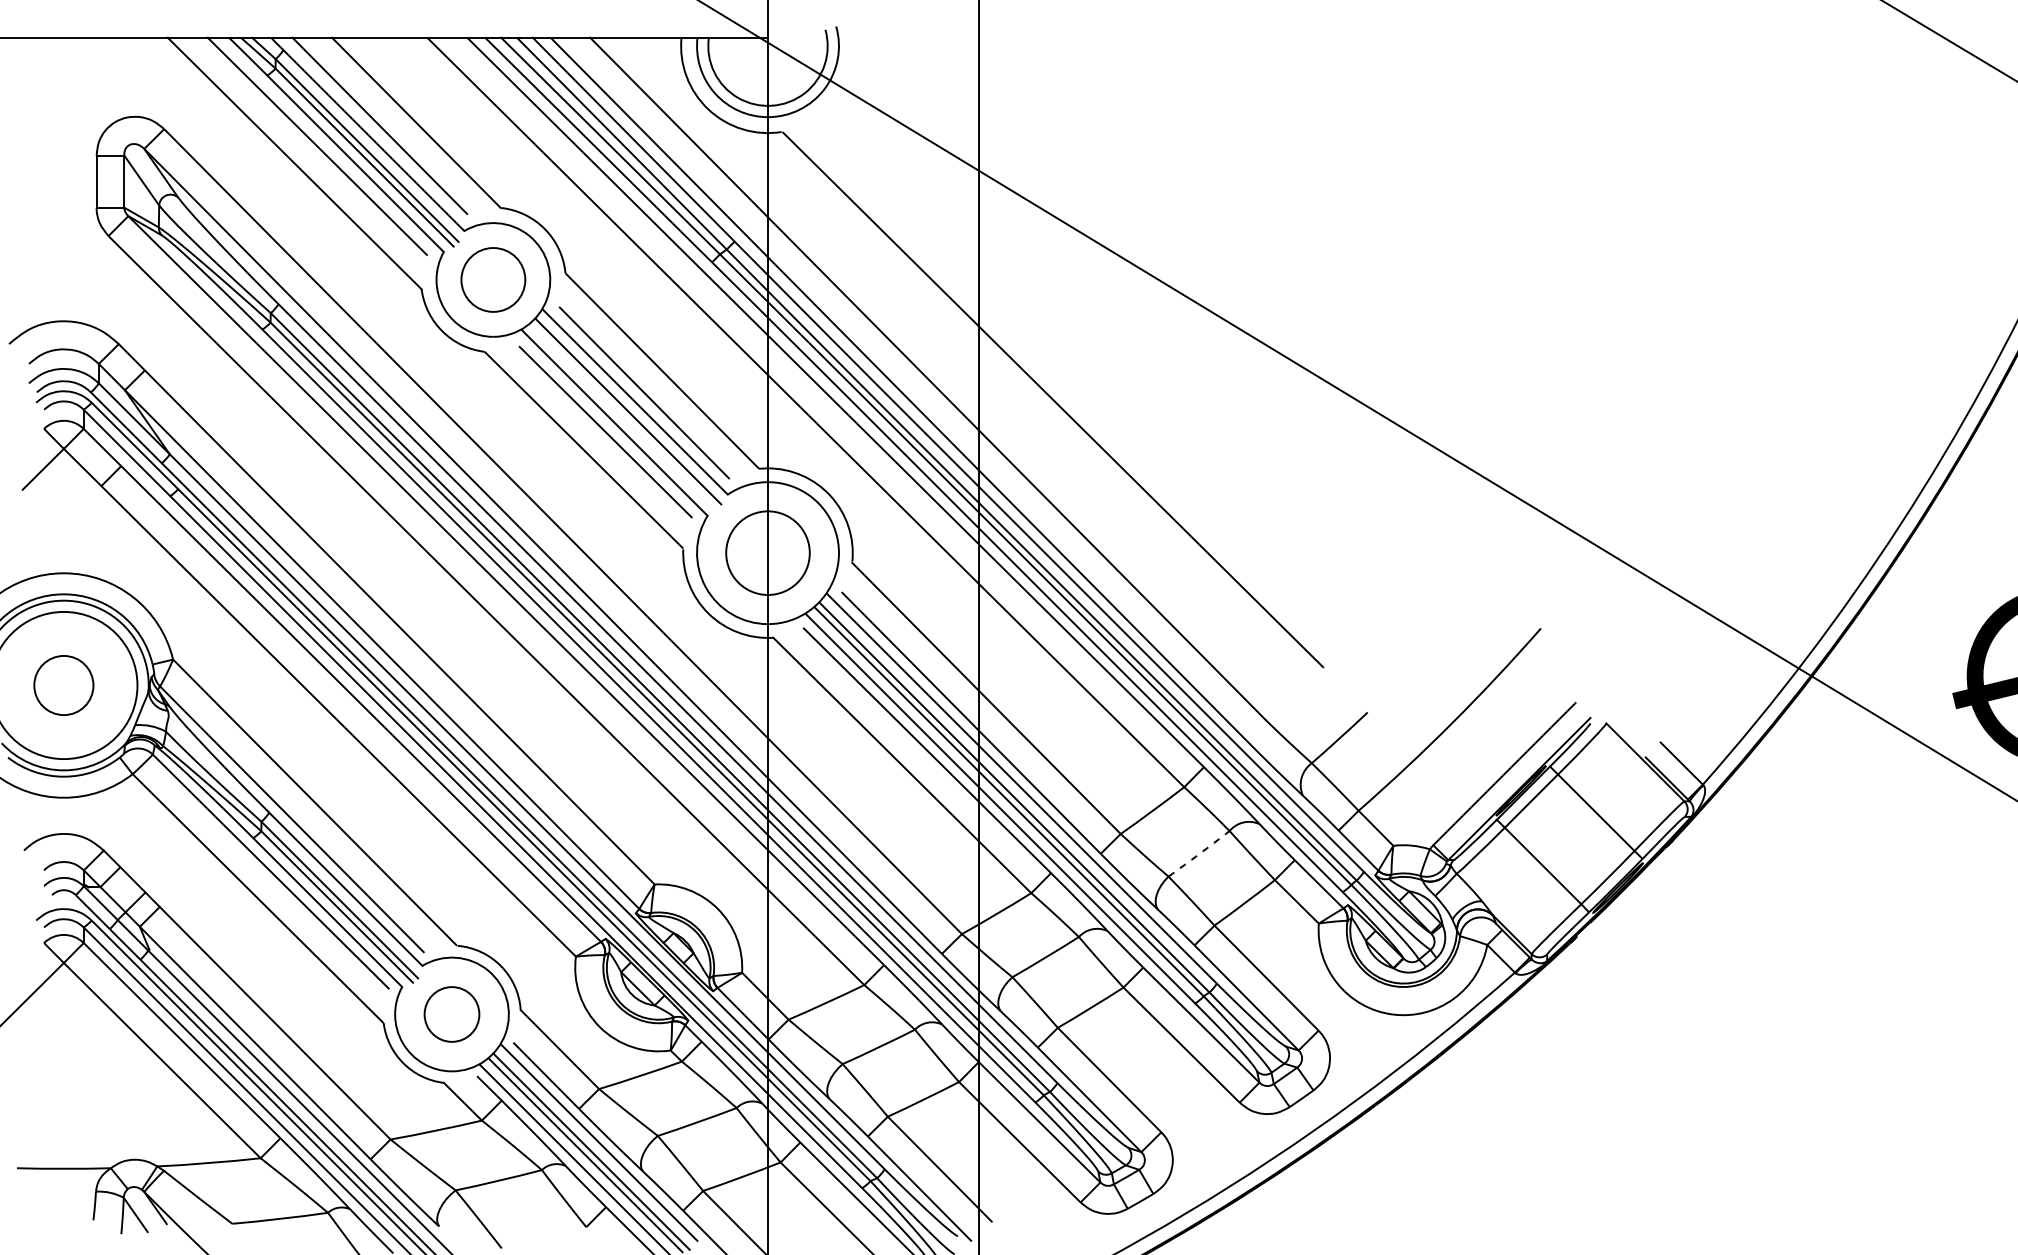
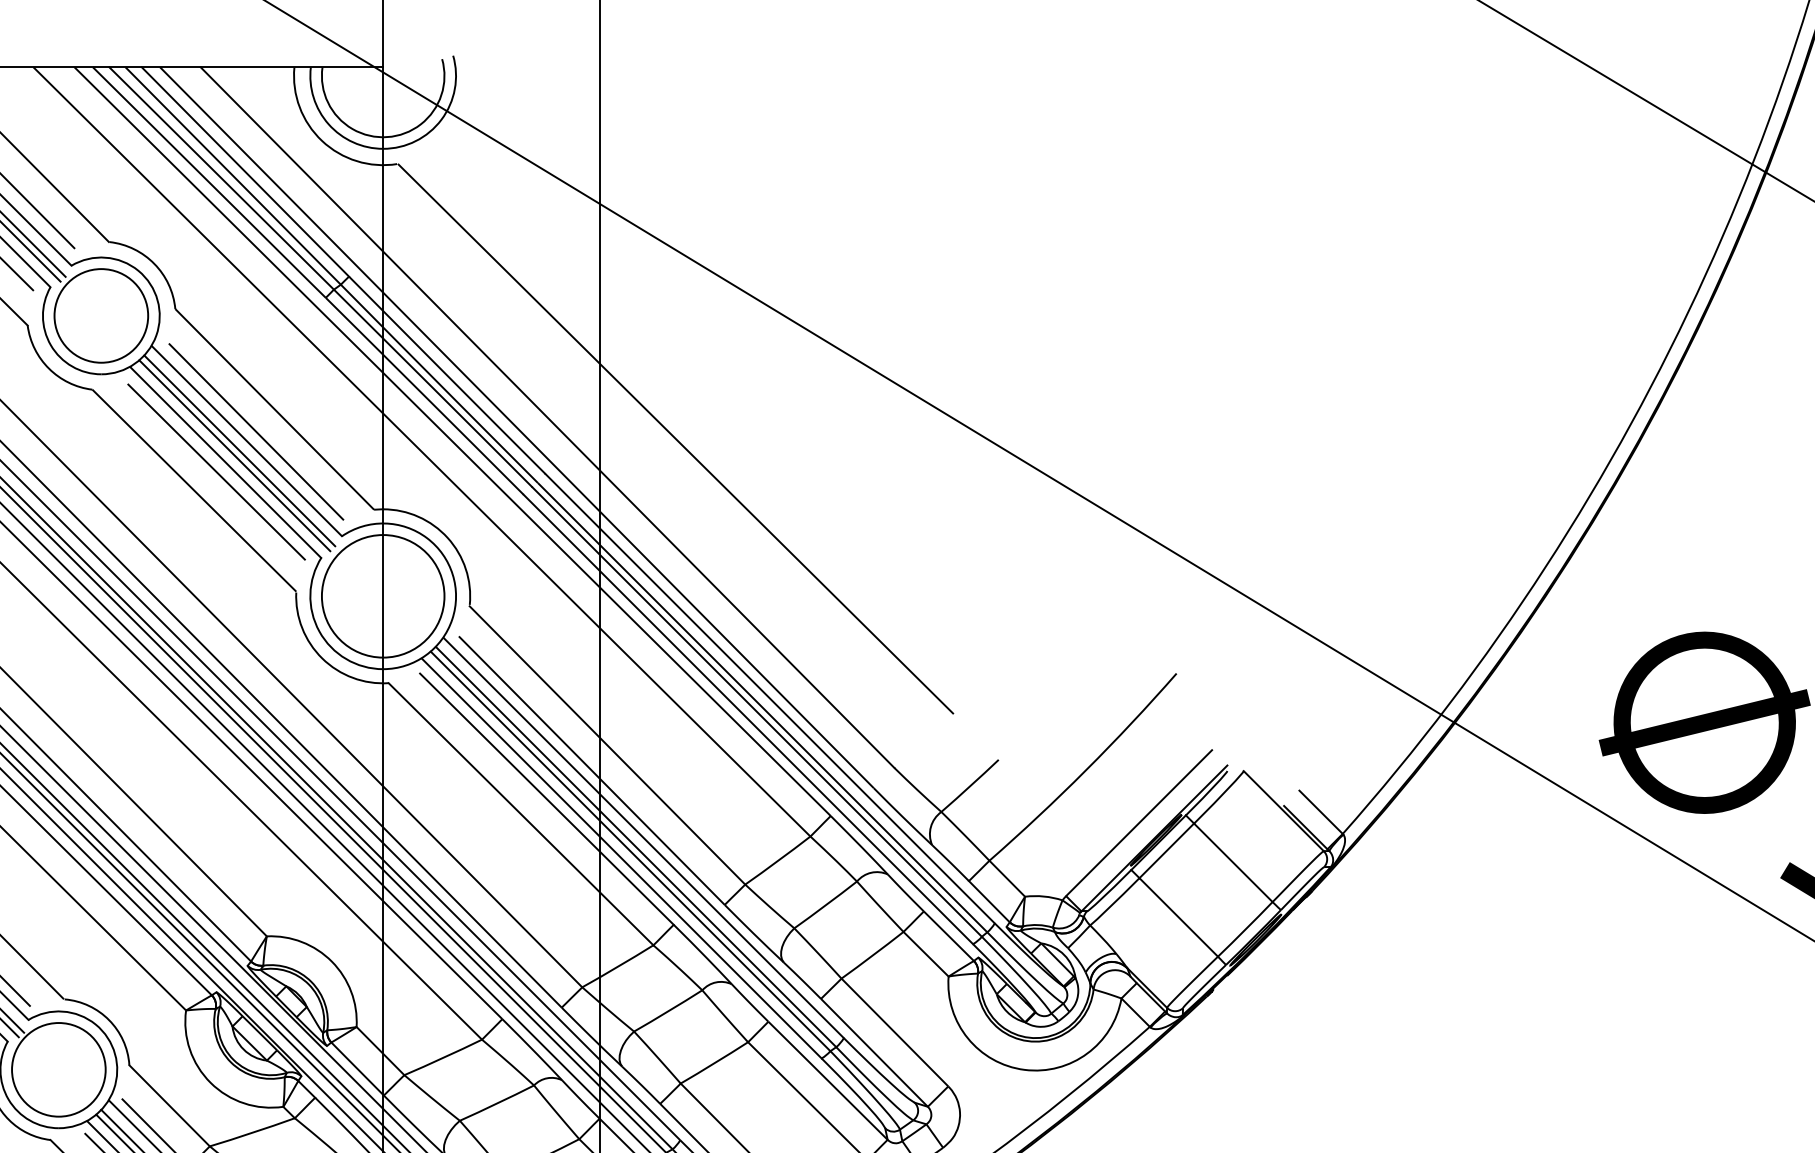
circle: (493, 279) -> (101, 315), size x1.43
line: (623, 416) -> (234, 456), added
circle: (767, 552) -> (382, 595), size x1.43
arc: (1199, 854) -> (826, 905), dashed -> solid
circle: (451, 1014) -> (58, 1069), size x1.67

